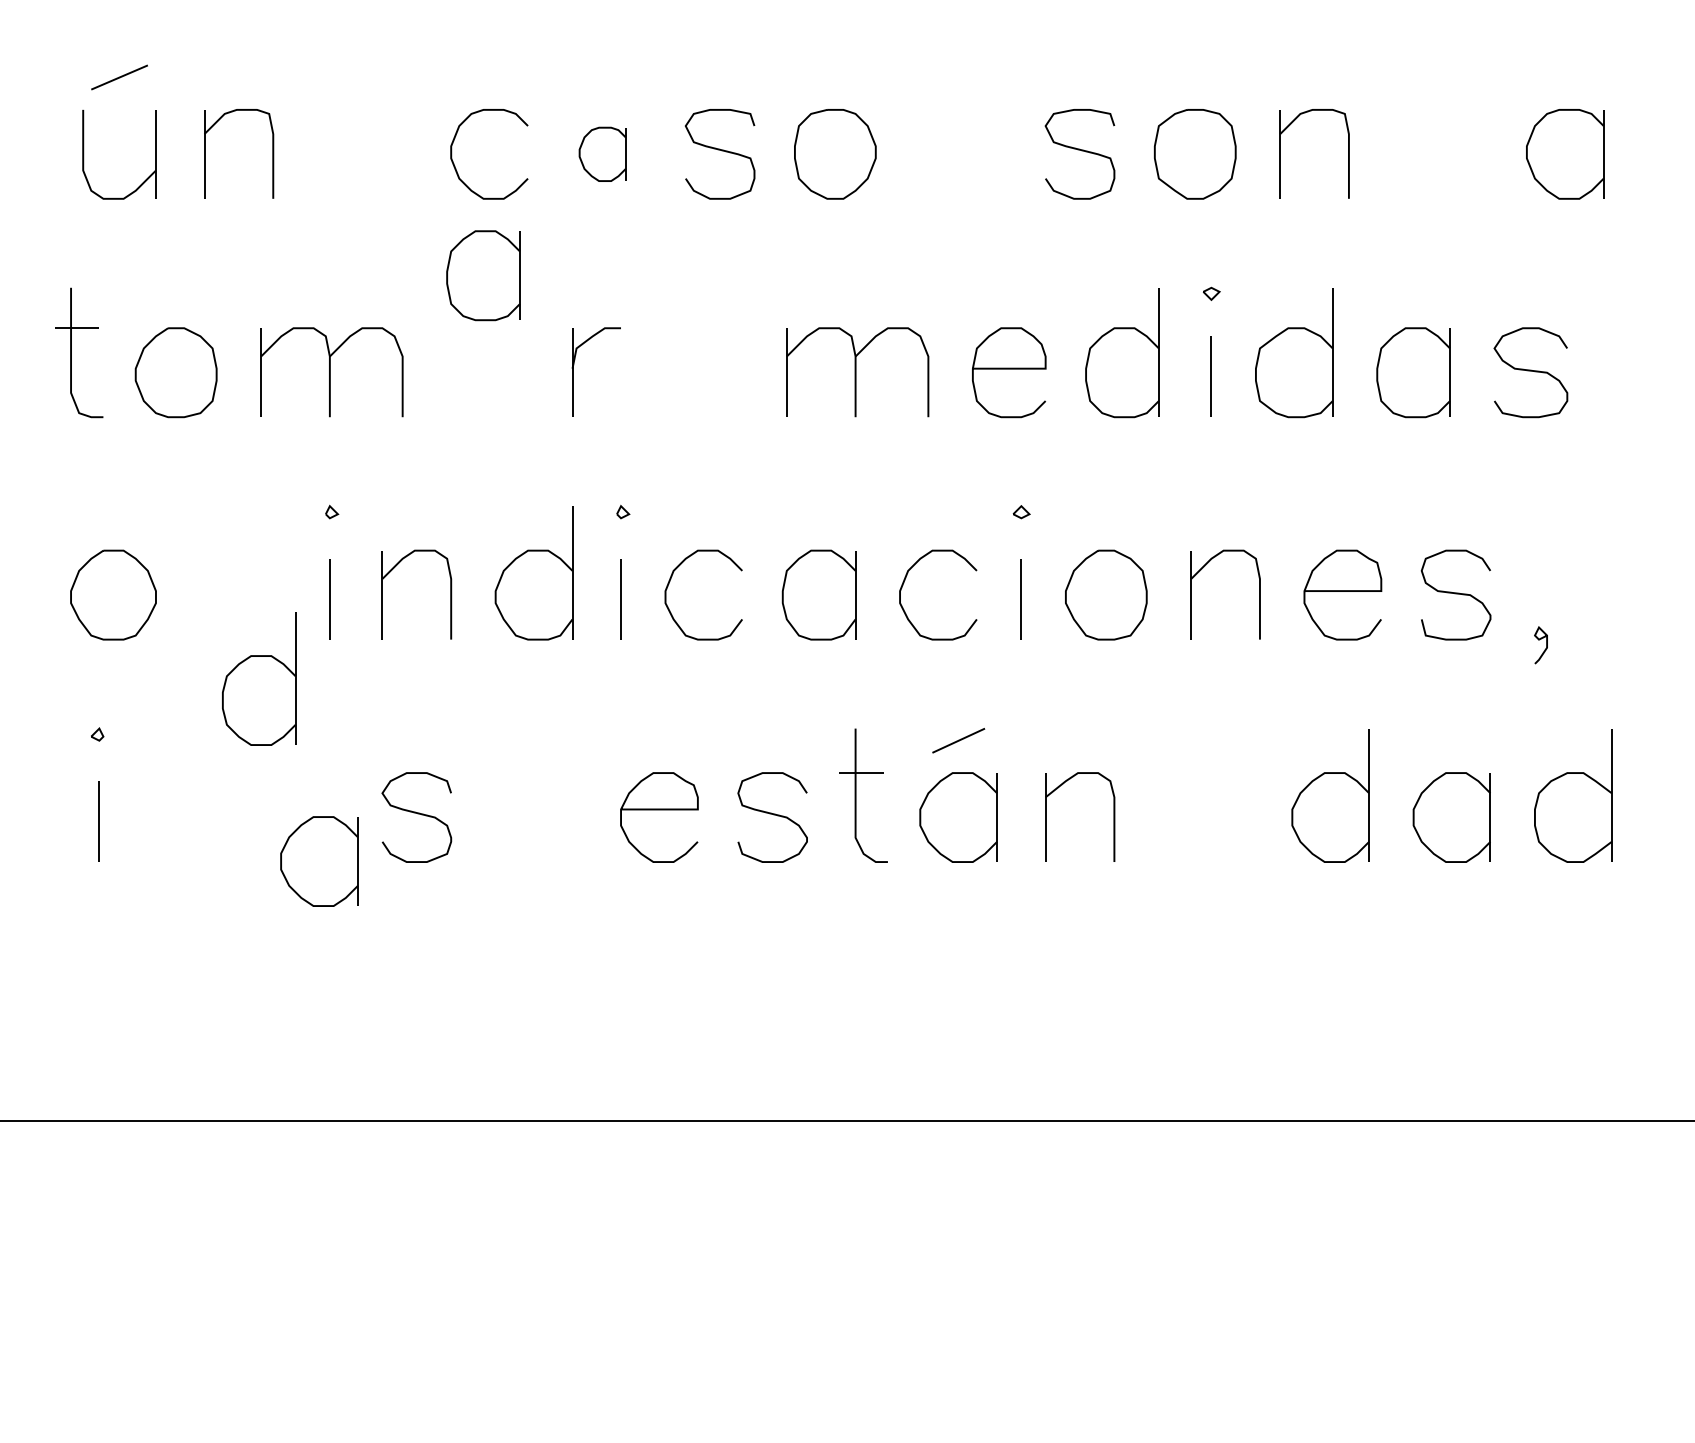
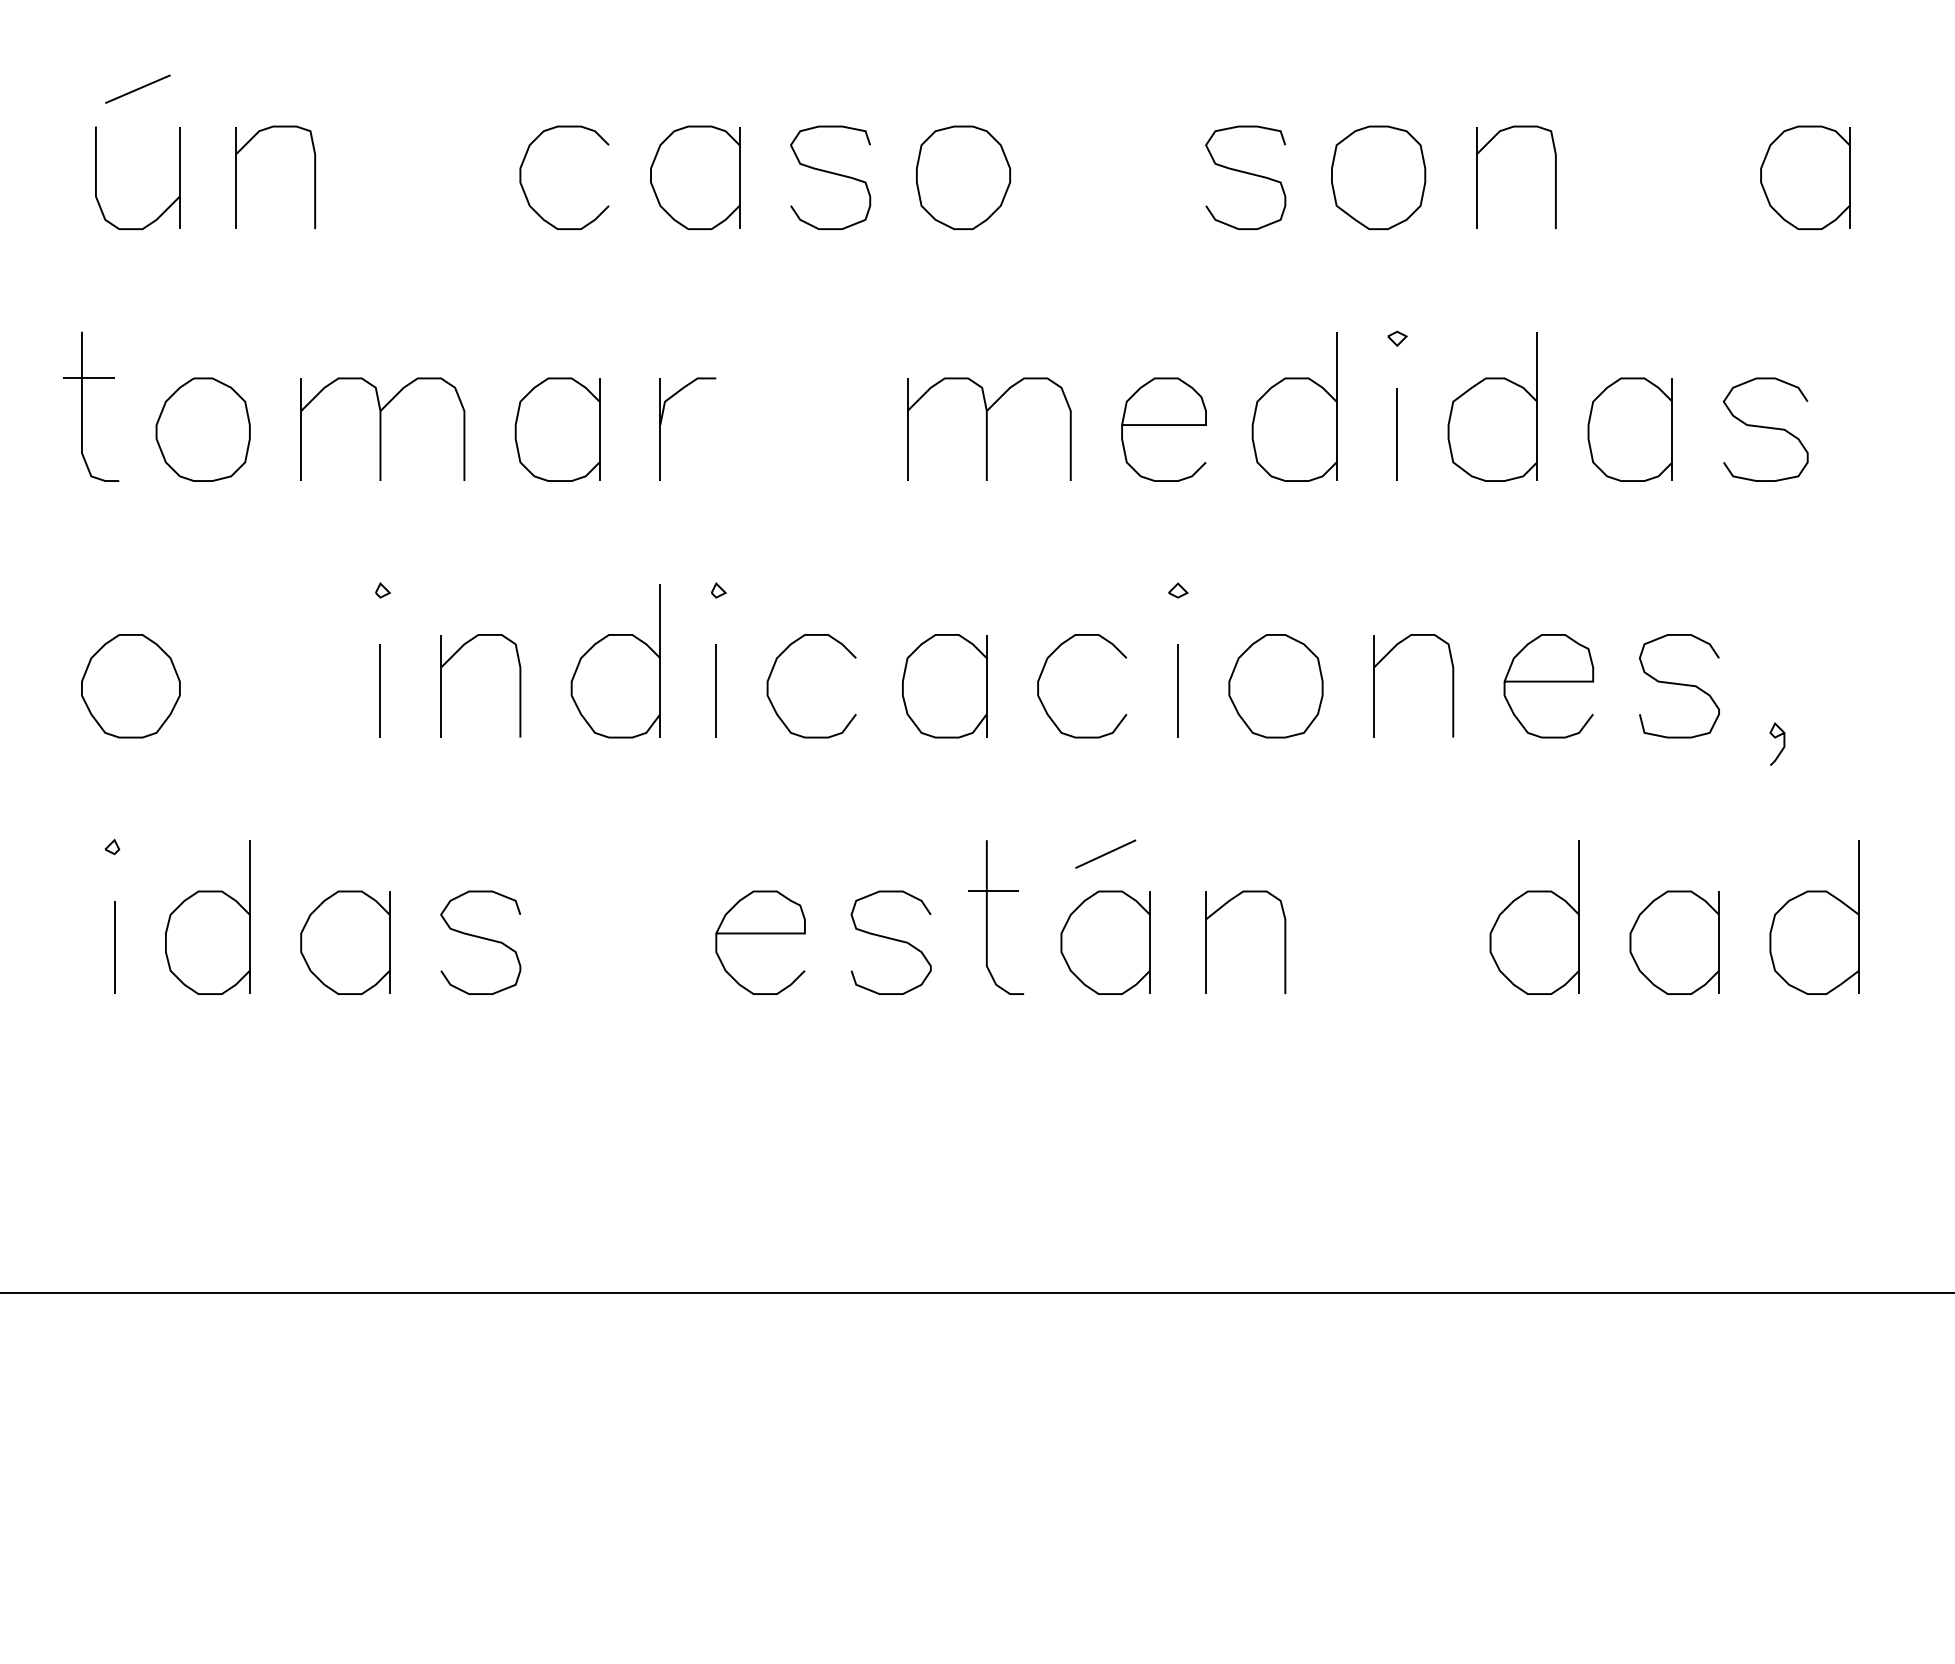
part: (602, 154) -> (694, 178), size x1.67
part: (483, 275) -> (557, 429), moved
part: (259, 678) -> (208, 917), moved
part: (319, 861) -> (345, 942), moved

